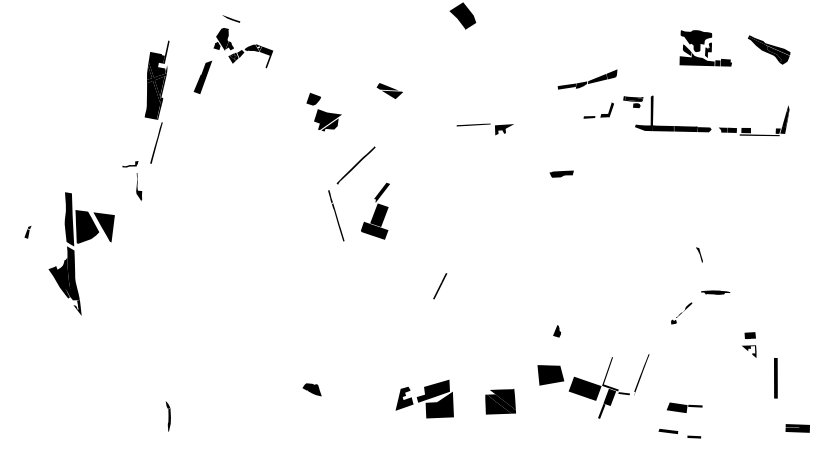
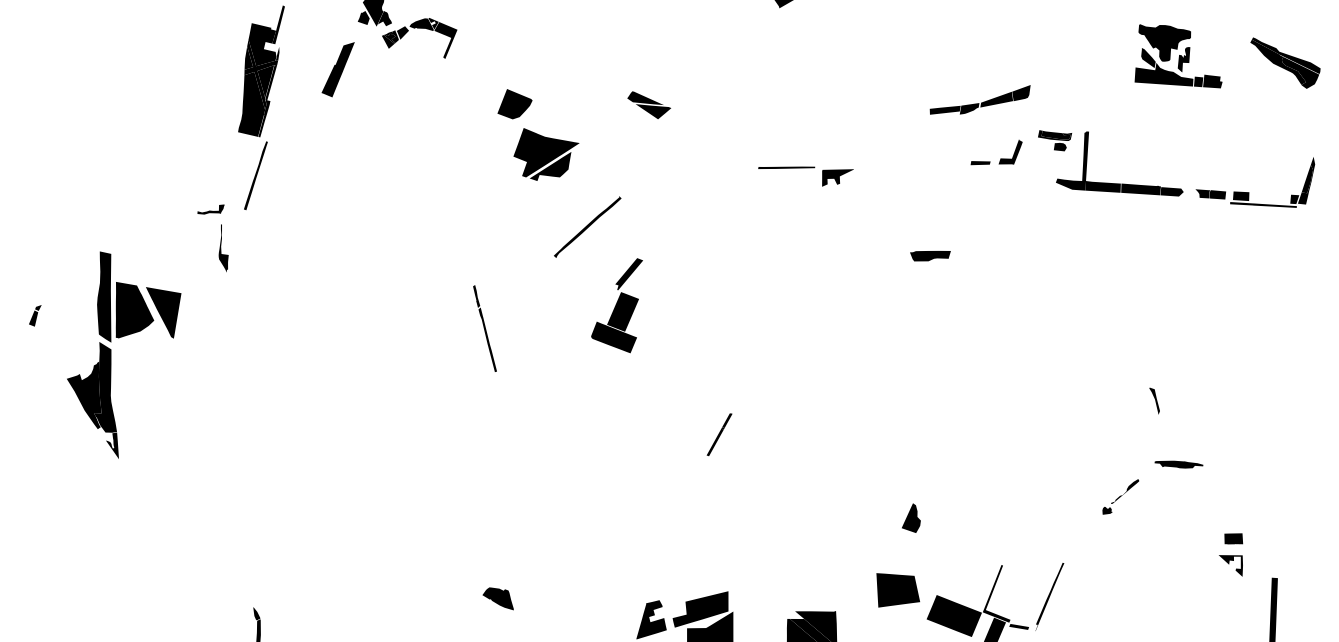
part: (323, 112) -> (536, 136), size x1.4
line: (336, 215) -> (485, 328), moved
part: (556, 331) -> (910, 518), size x1.4

